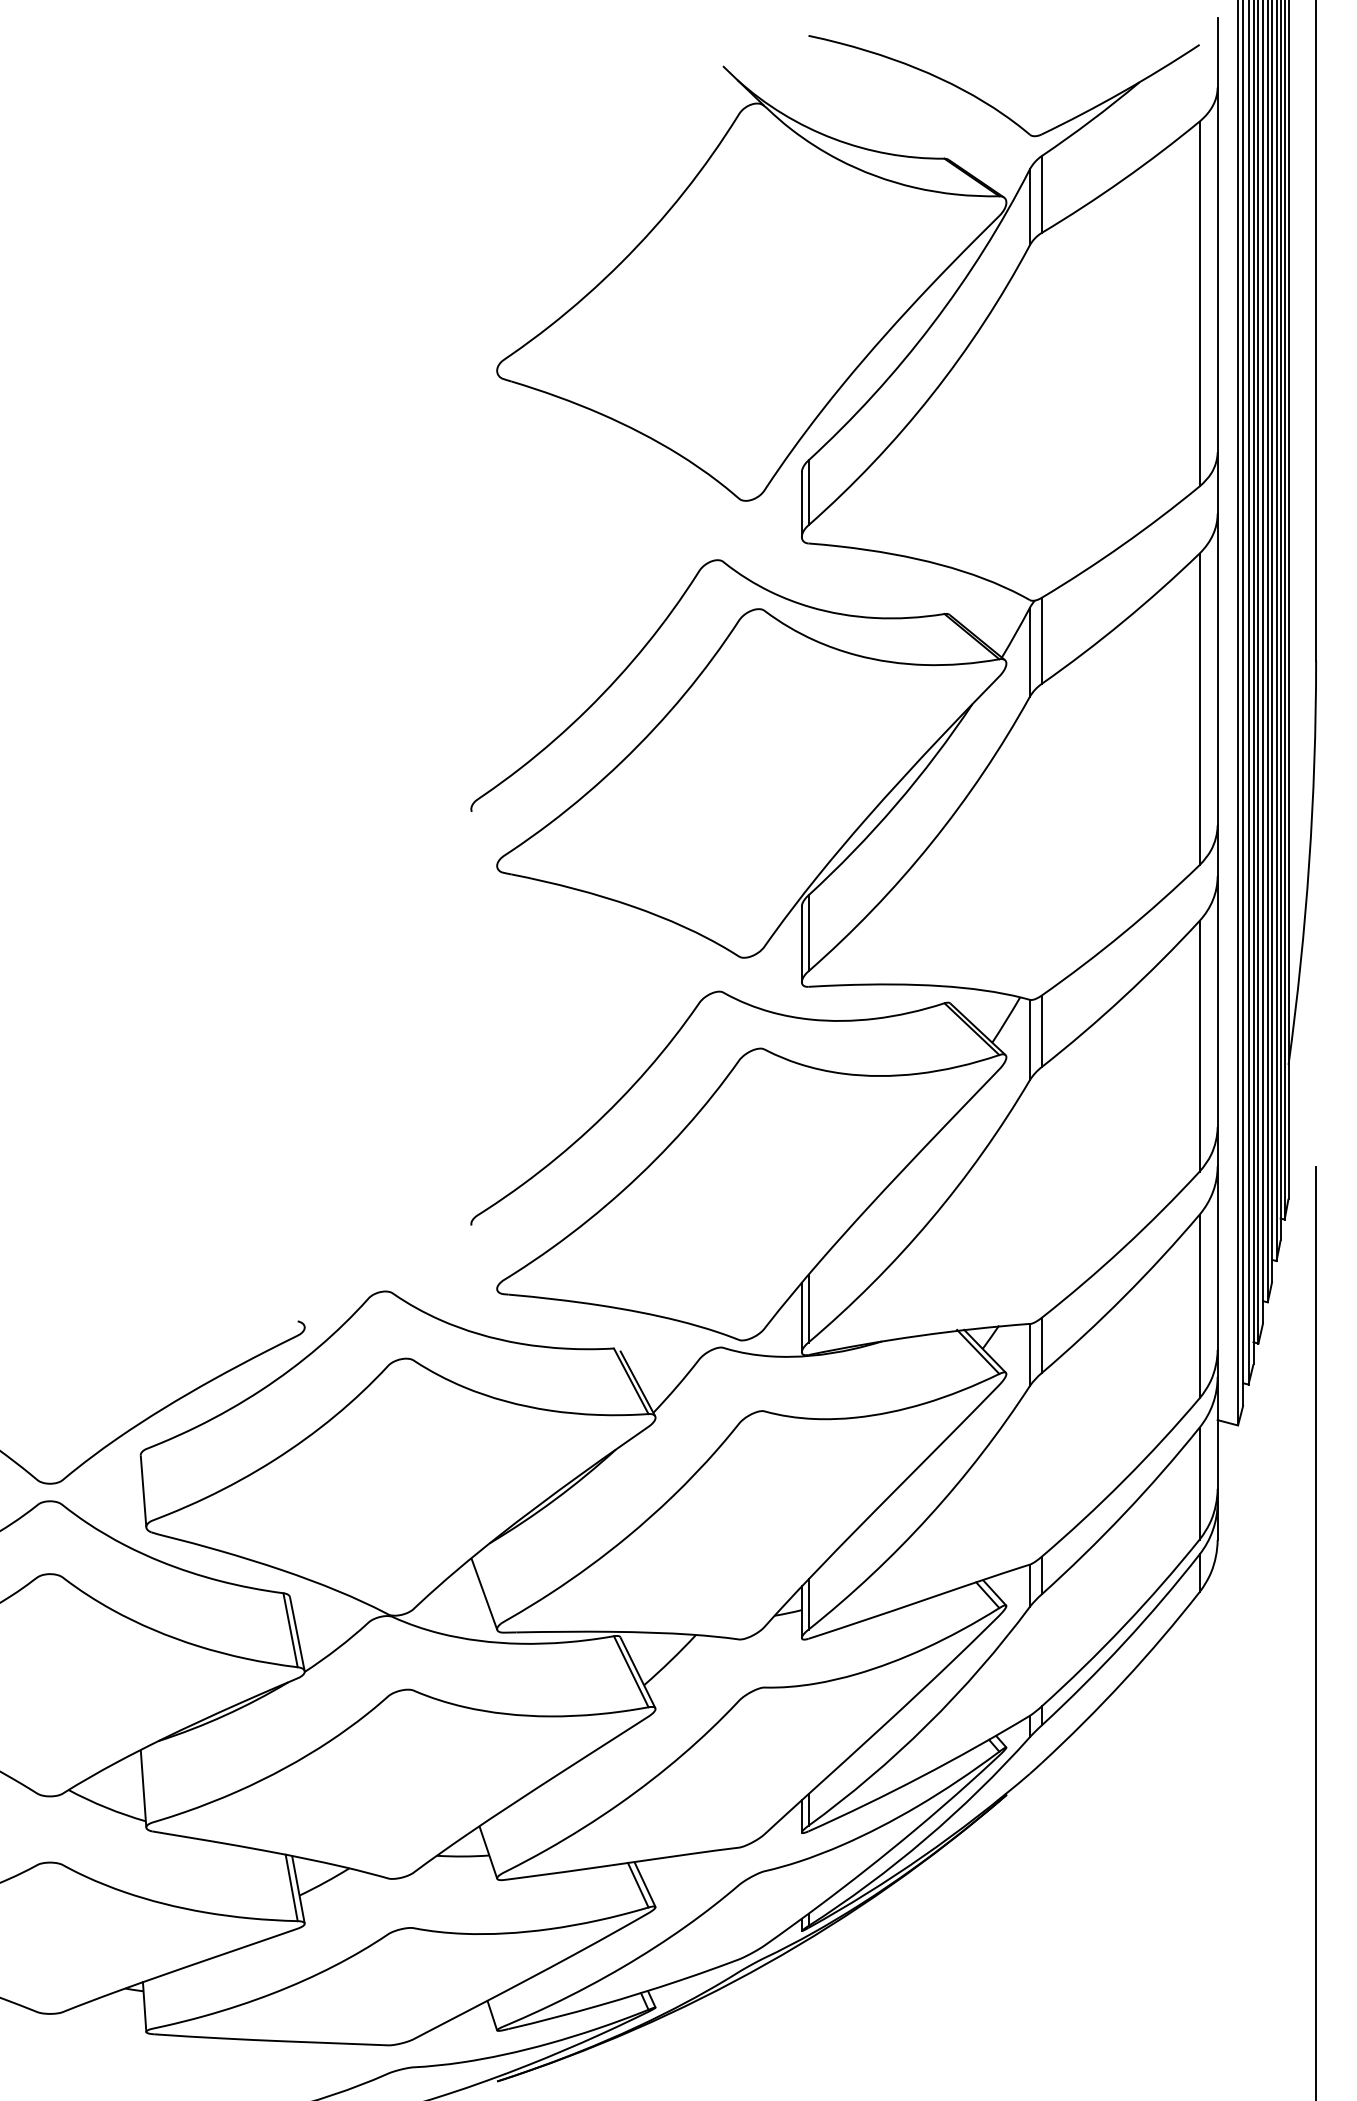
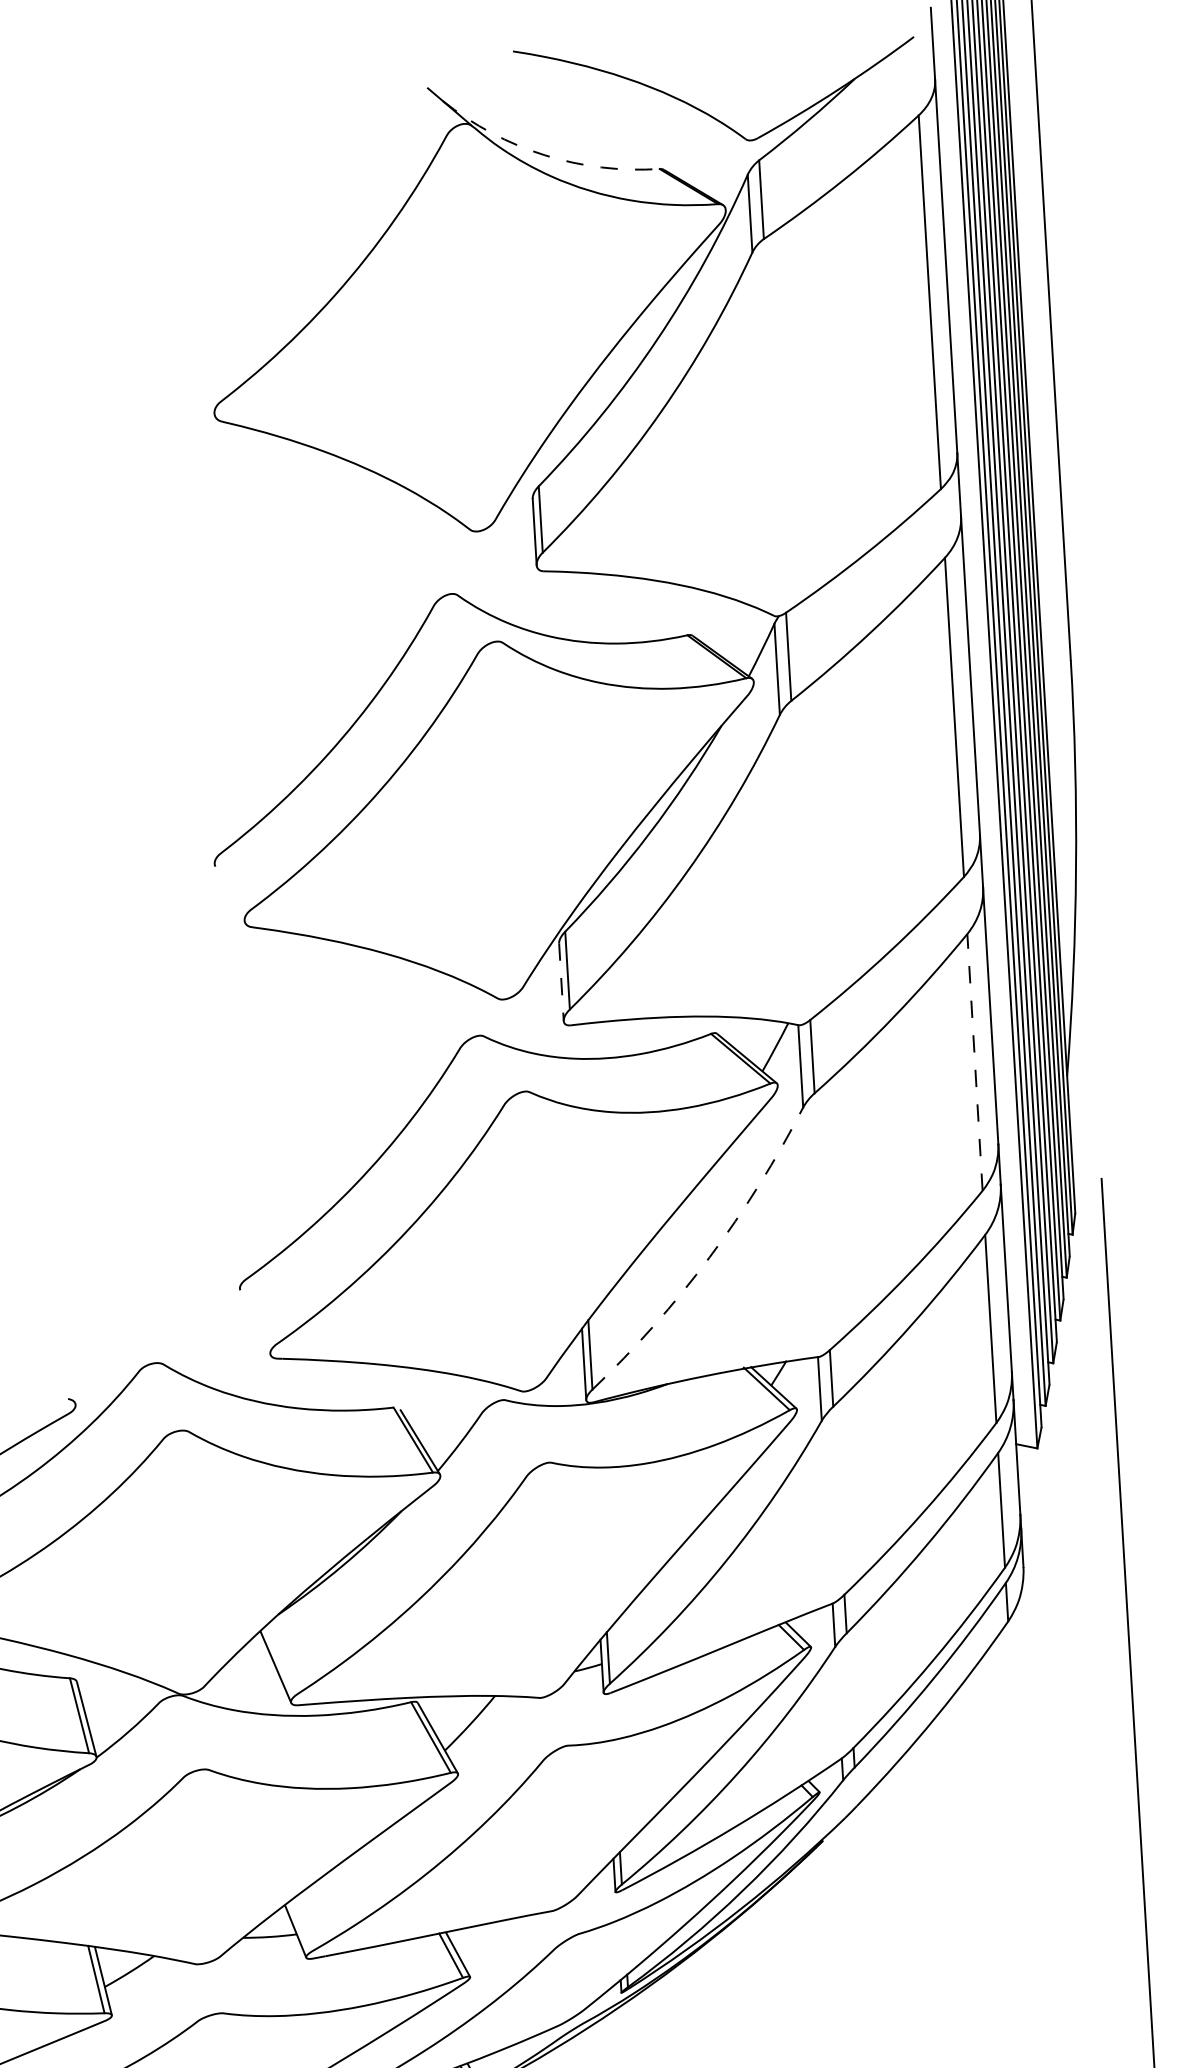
arc: (833, 138) -> (544, 155), solid -> dashed
line: (801, 944) -> (561, 982), solid -> dashed
line: (1199, 1045) -> (974, 1061), solid -> dashed
arc: (930, 1220) -> (709, 1257), solid -> dashed

